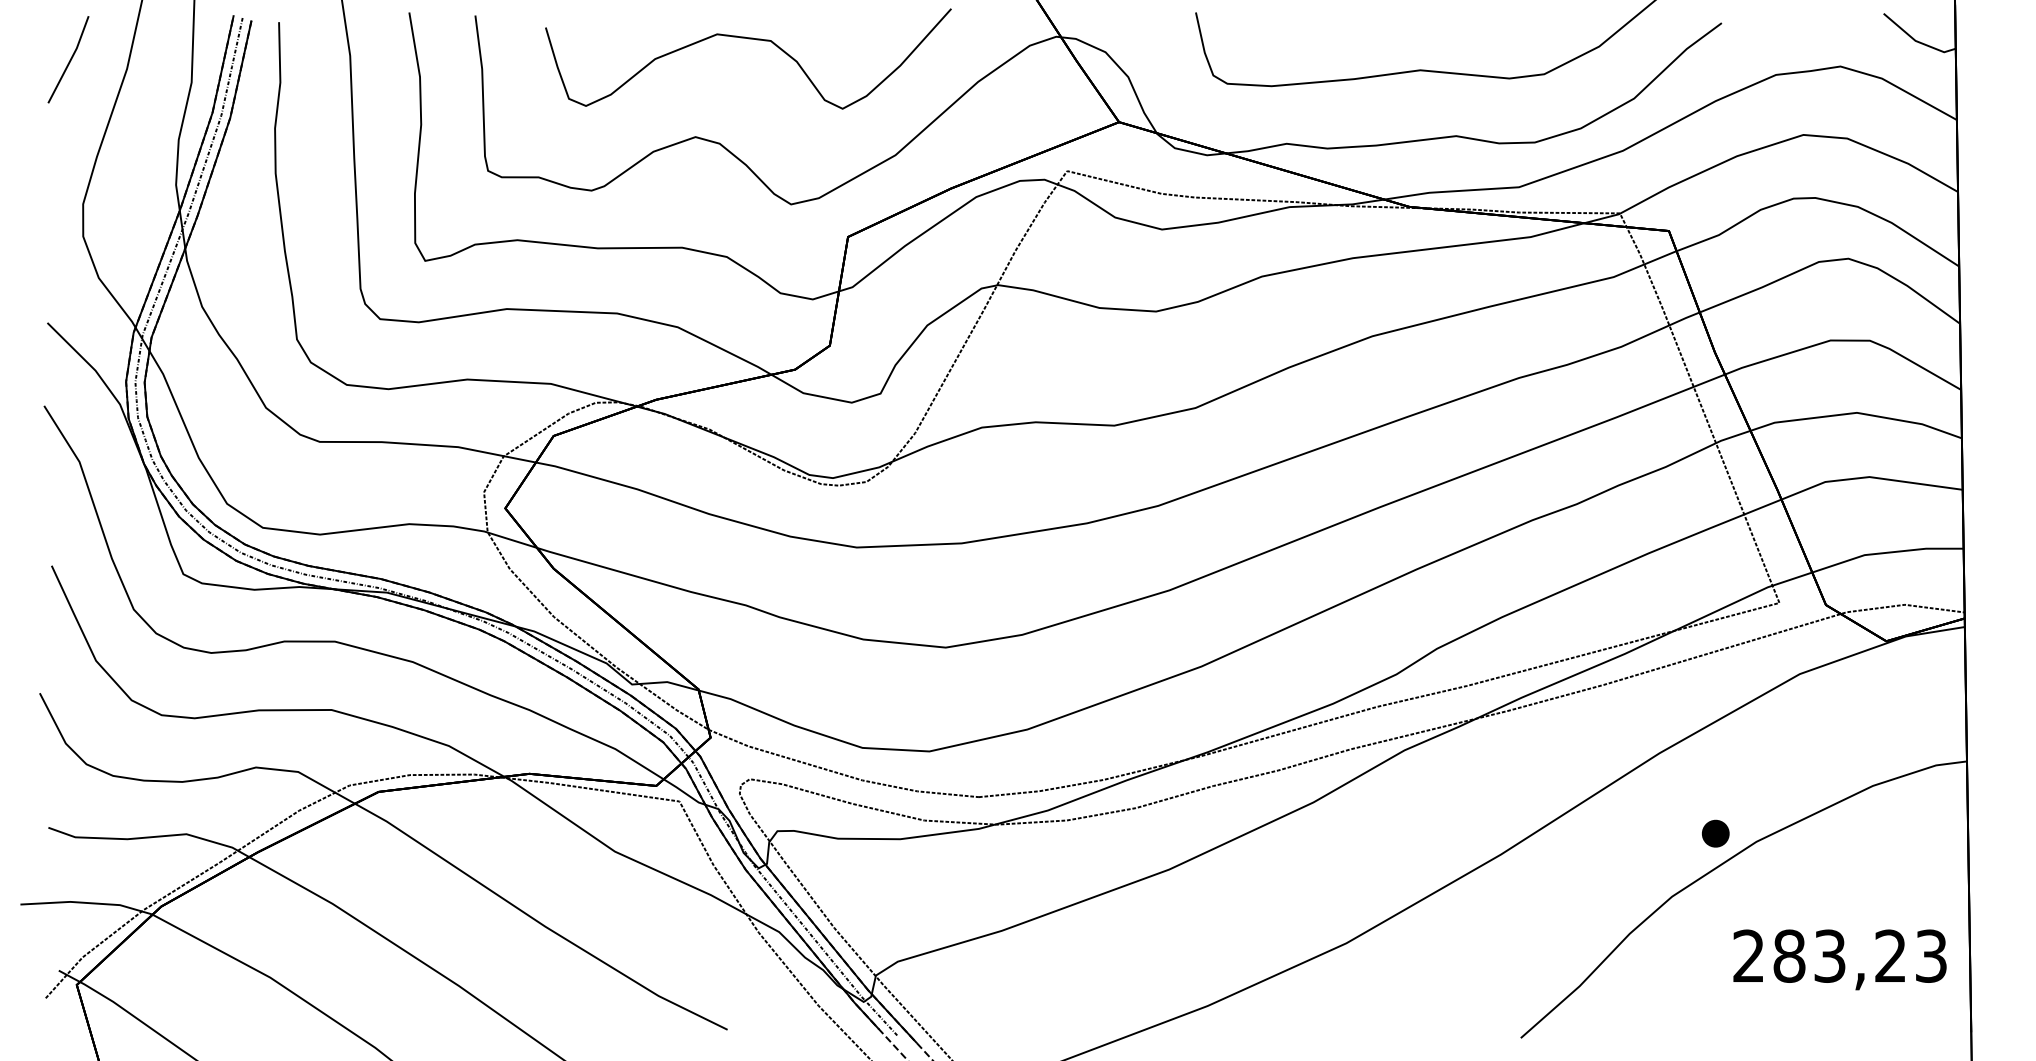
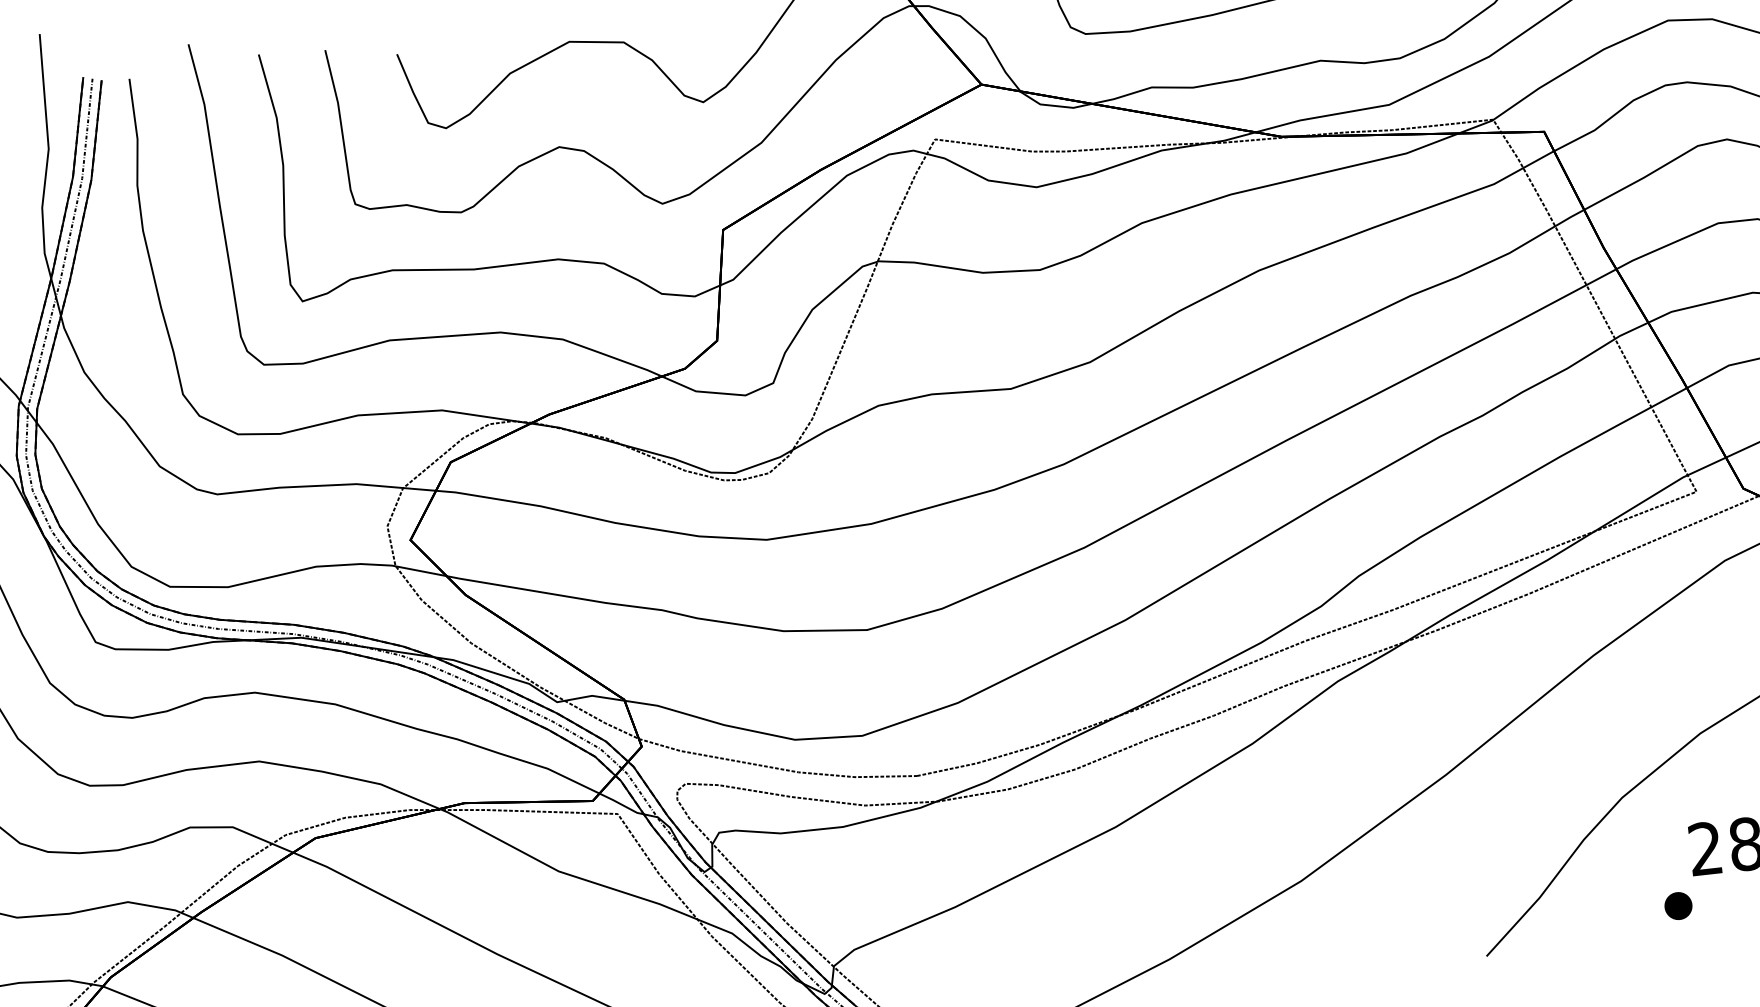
part: (1715, 833) -> (1678, 905), moved

